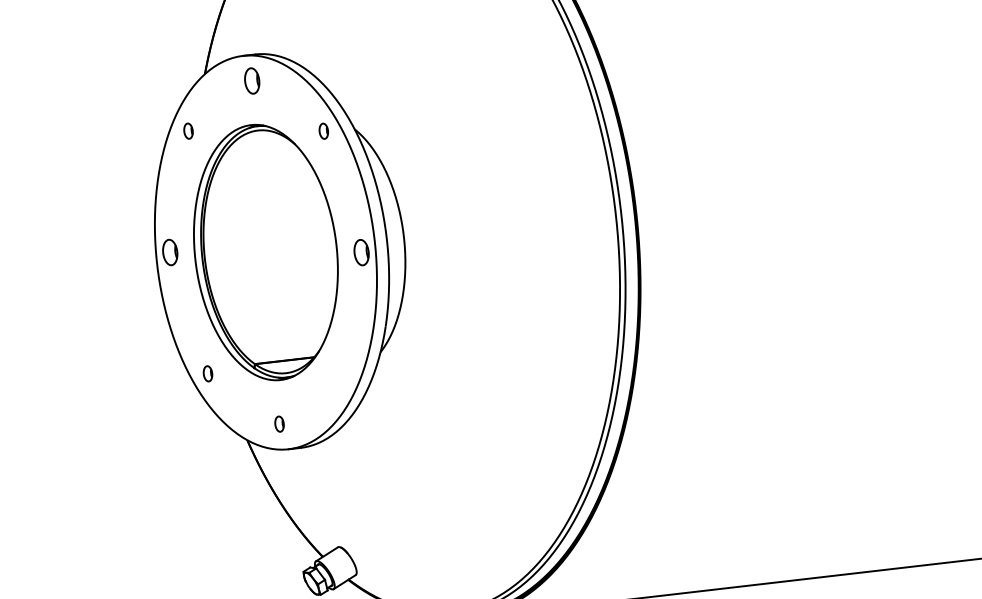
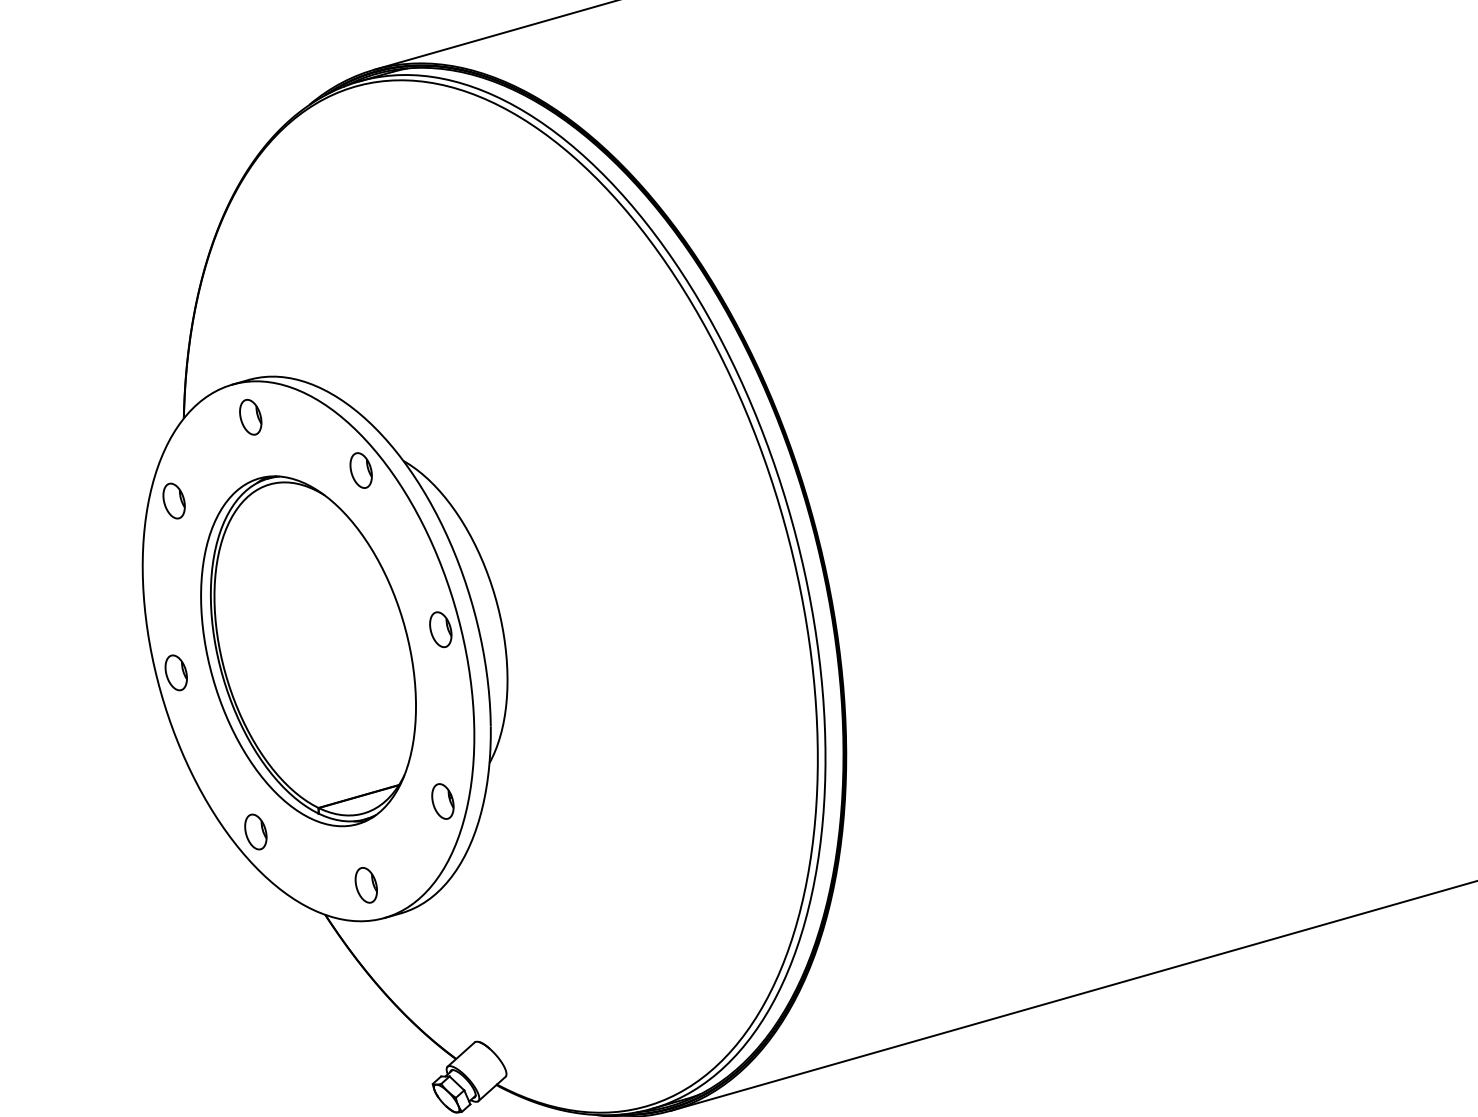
part: (188, 130) -> (173, 500), size x1.67
part: (323, 131) -> (360, 470), size x1.67
part: (207, 373) -> (255, 831), size x1.67
part: (343, 373) -> (442, 801), added
part: (279, 424) -> (365, 885), size x1.67

